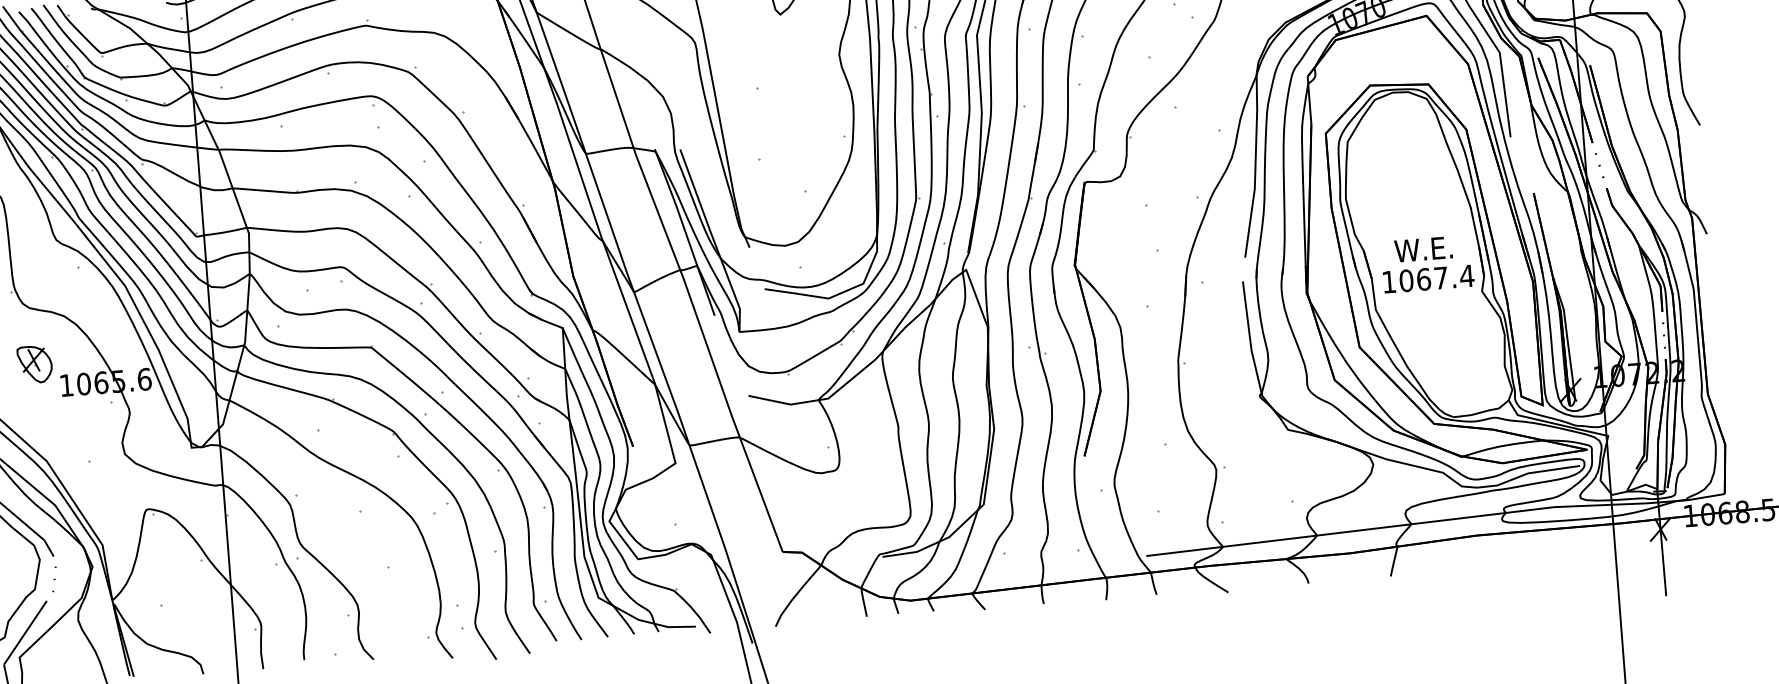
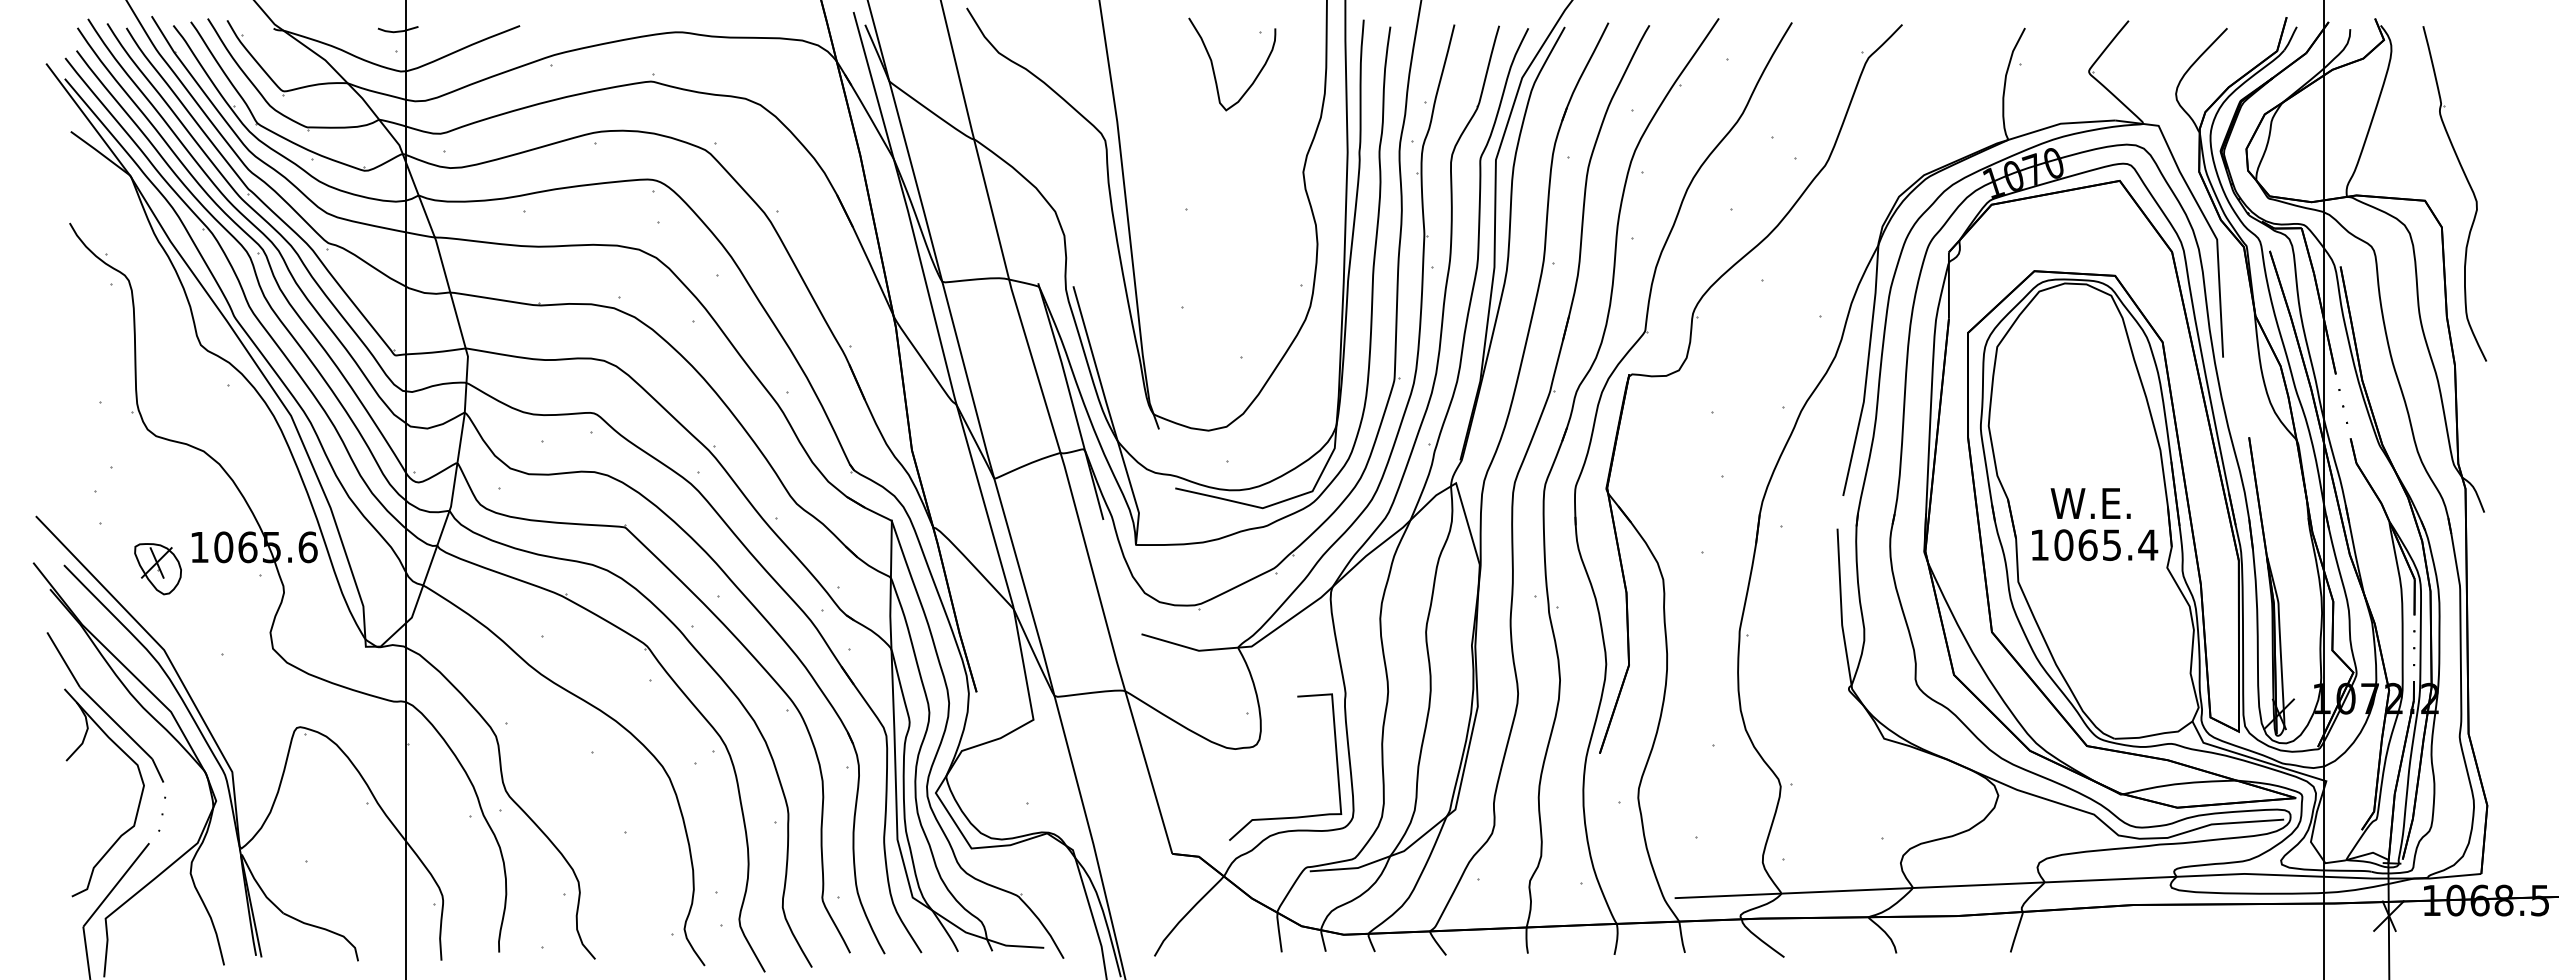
text: (1440, 277) -> (2111, 544), 1067.4 -> 1065.4
part: (34, 364) -> (157, 569), moved
curve: (867, 518) -> (1292, 816), added

